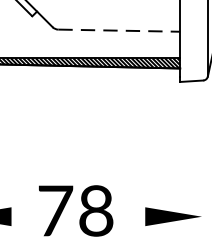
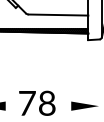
line: (119, 31) -> (58, 15), dashed -> solid

